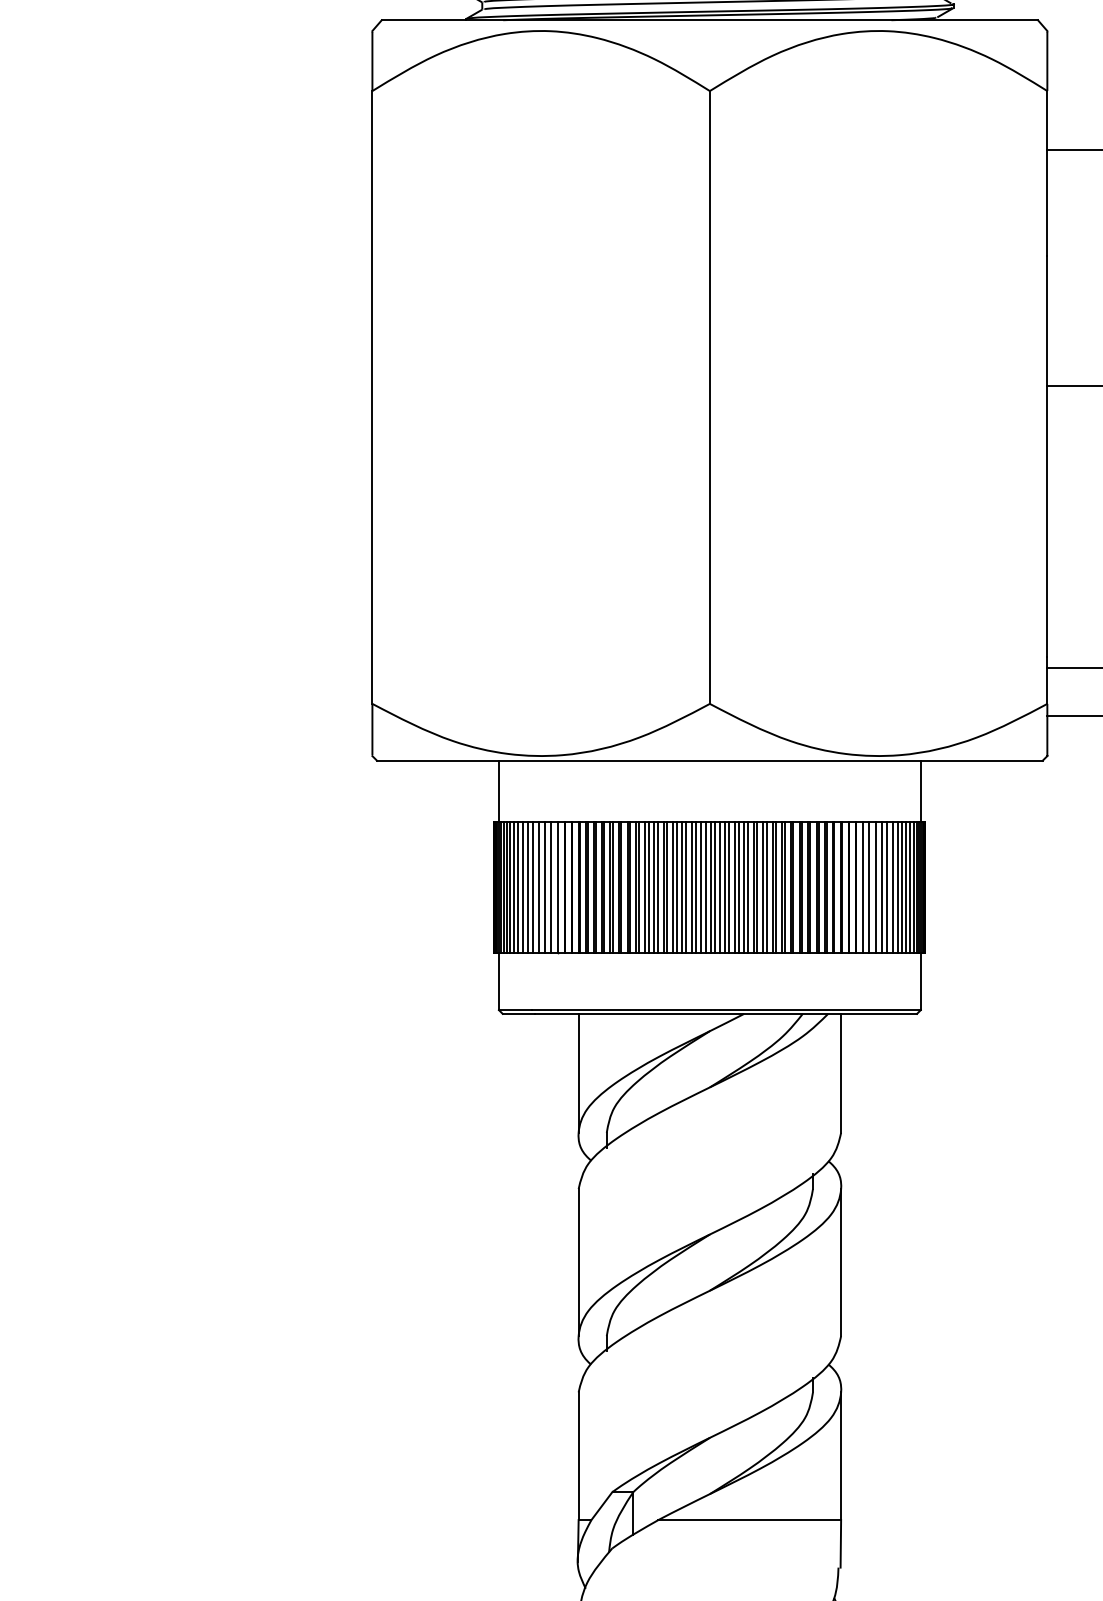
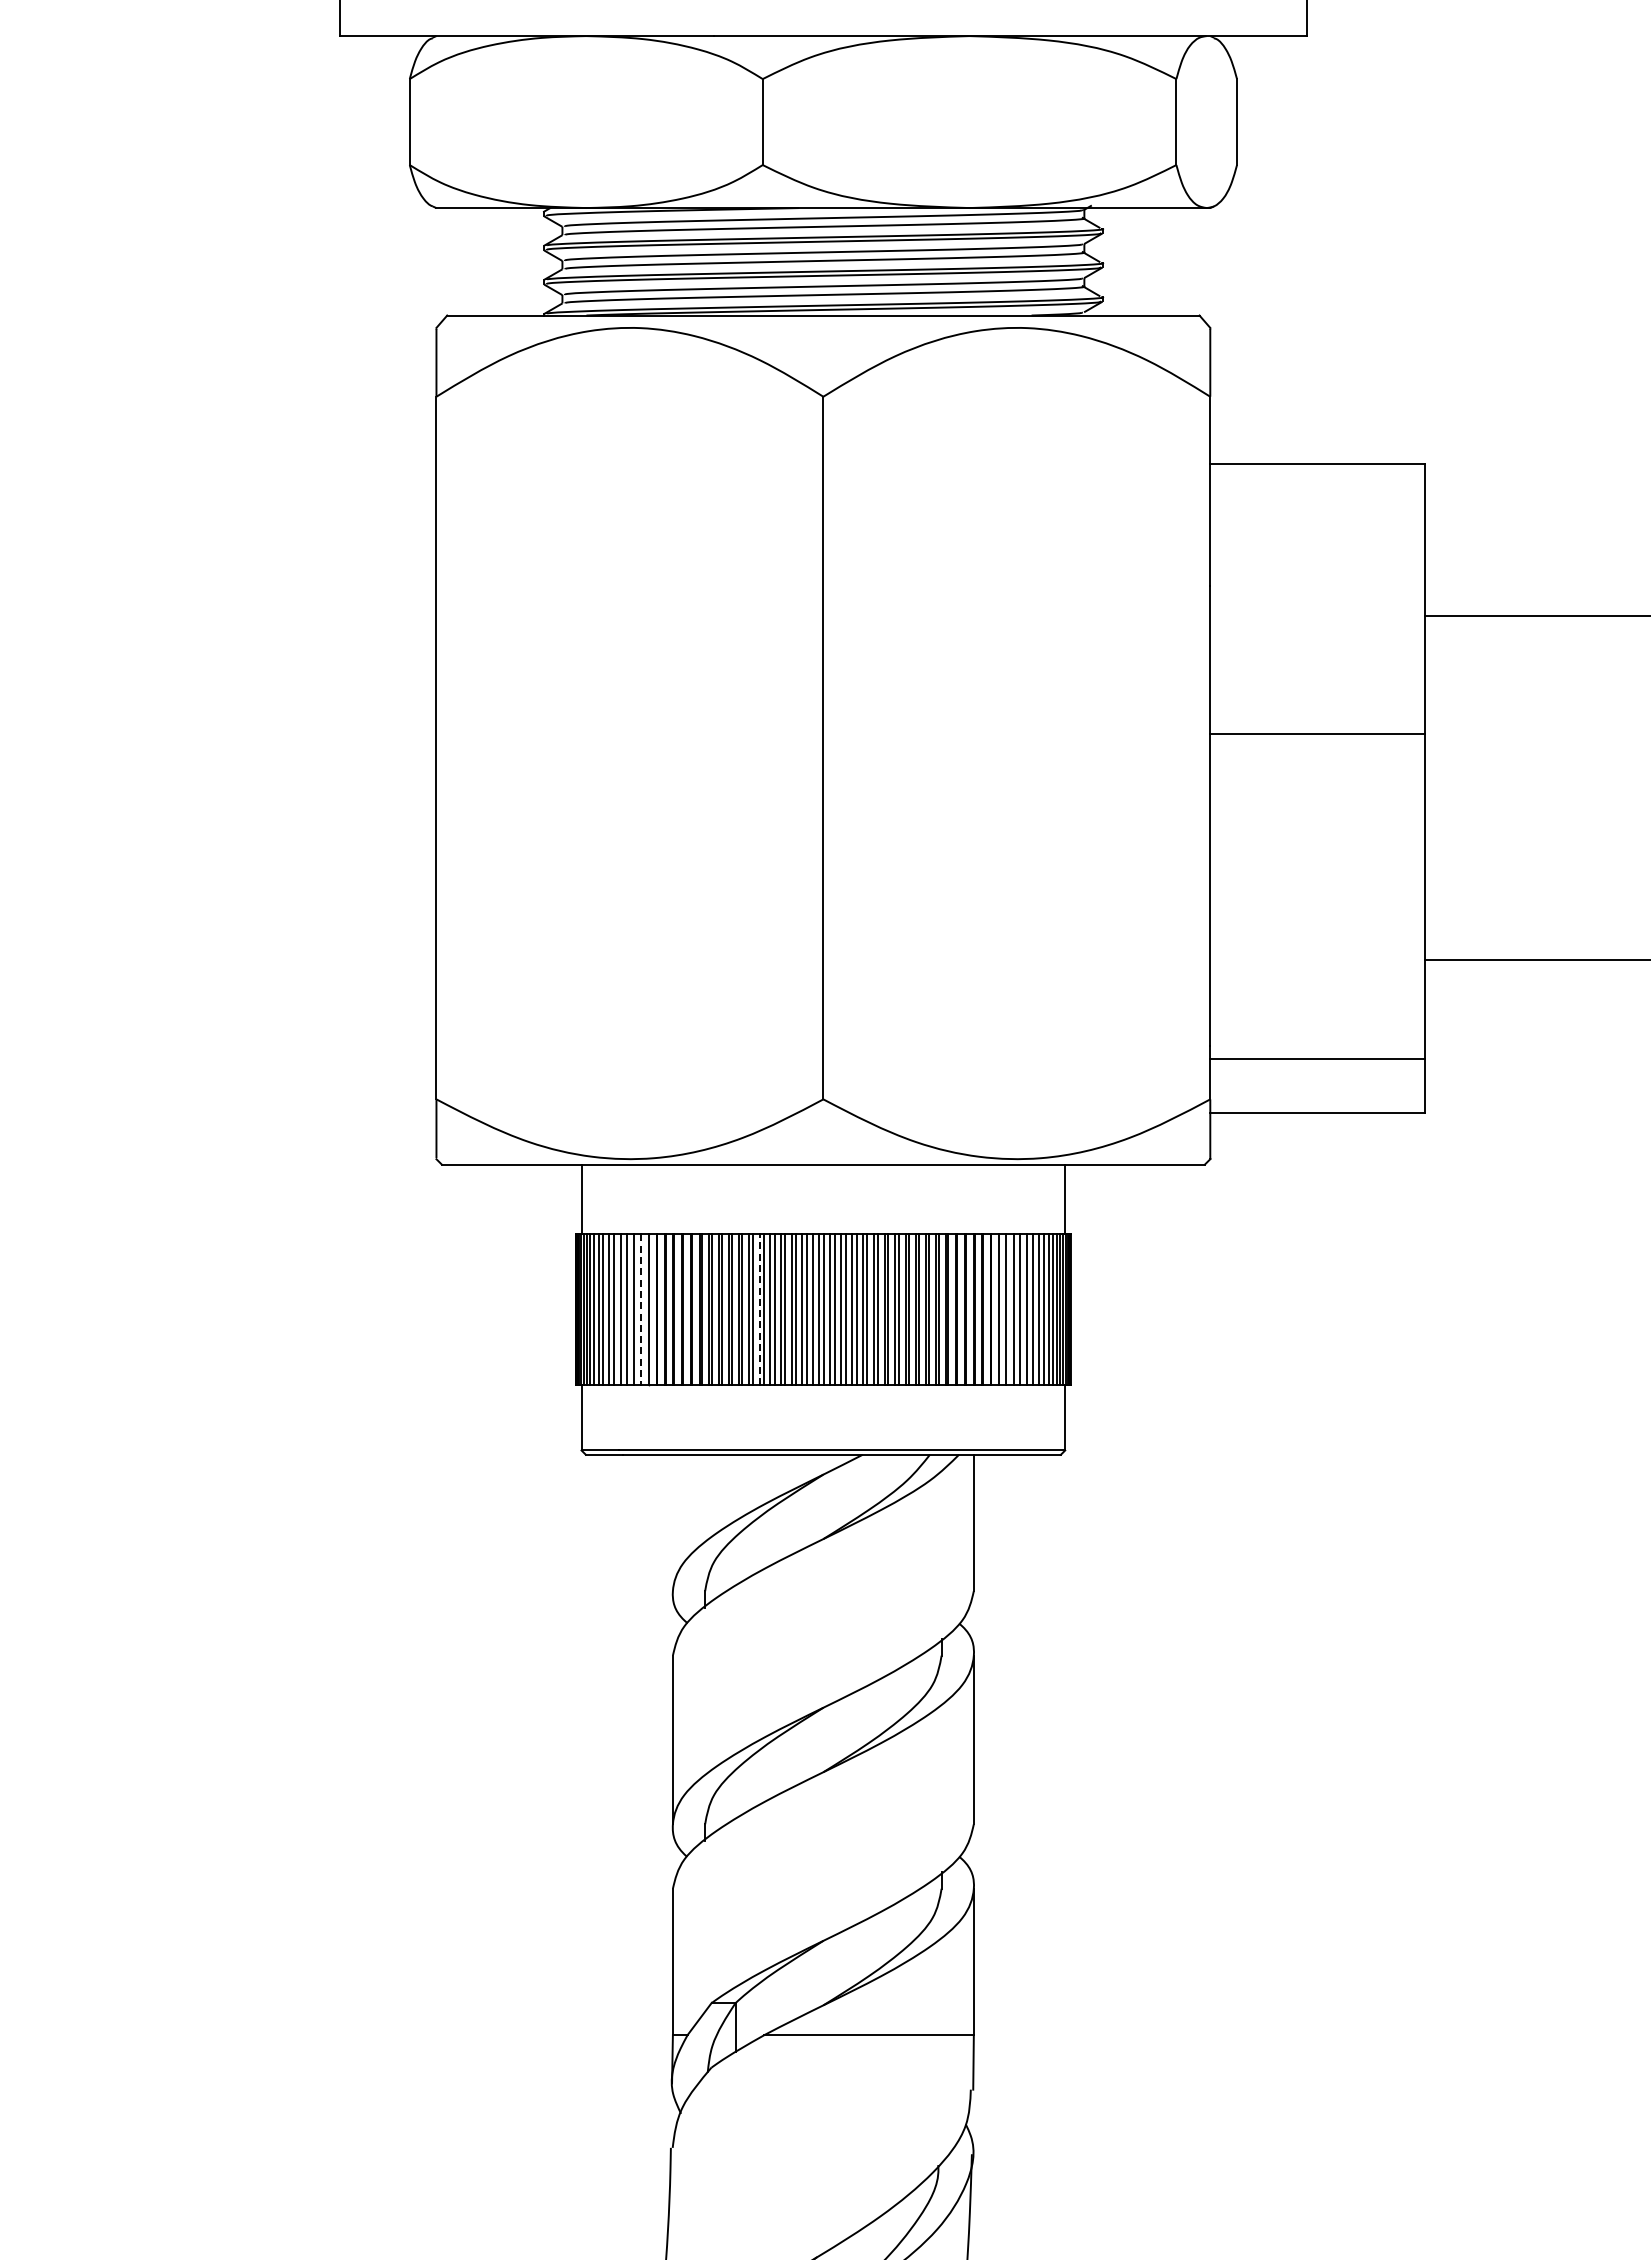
line: (654, 887) -> (759, 1309), solid -> dashed
line: (551, 888) -> (641, 1310), solid -> dashed
line: (578, 1072) -> (672, 1522), removed

